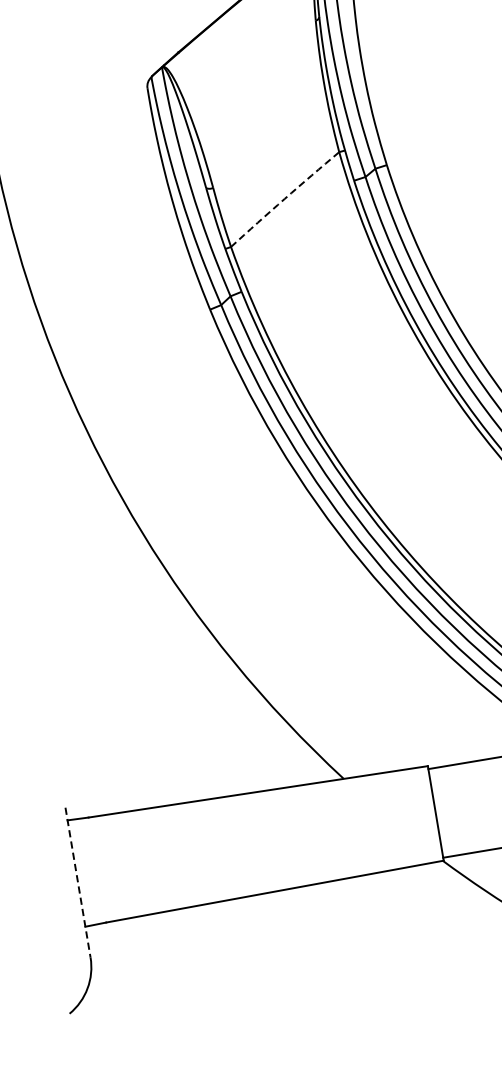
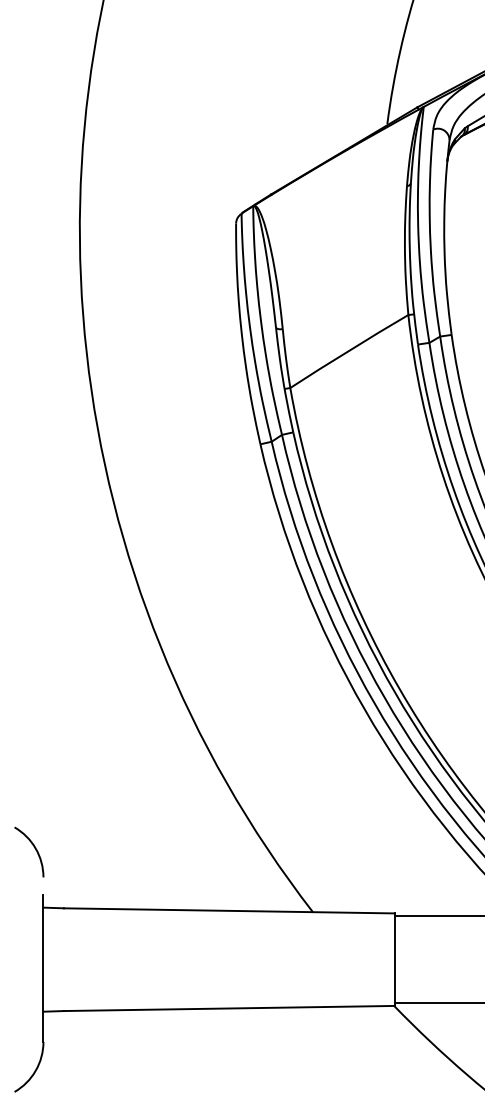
arc: (284, 198) -> (348, 350), dashed -> solid
arc: (48, 761) -> (34, 848), added
line: (78, 883) -> (43, 969), dashed -> solid

